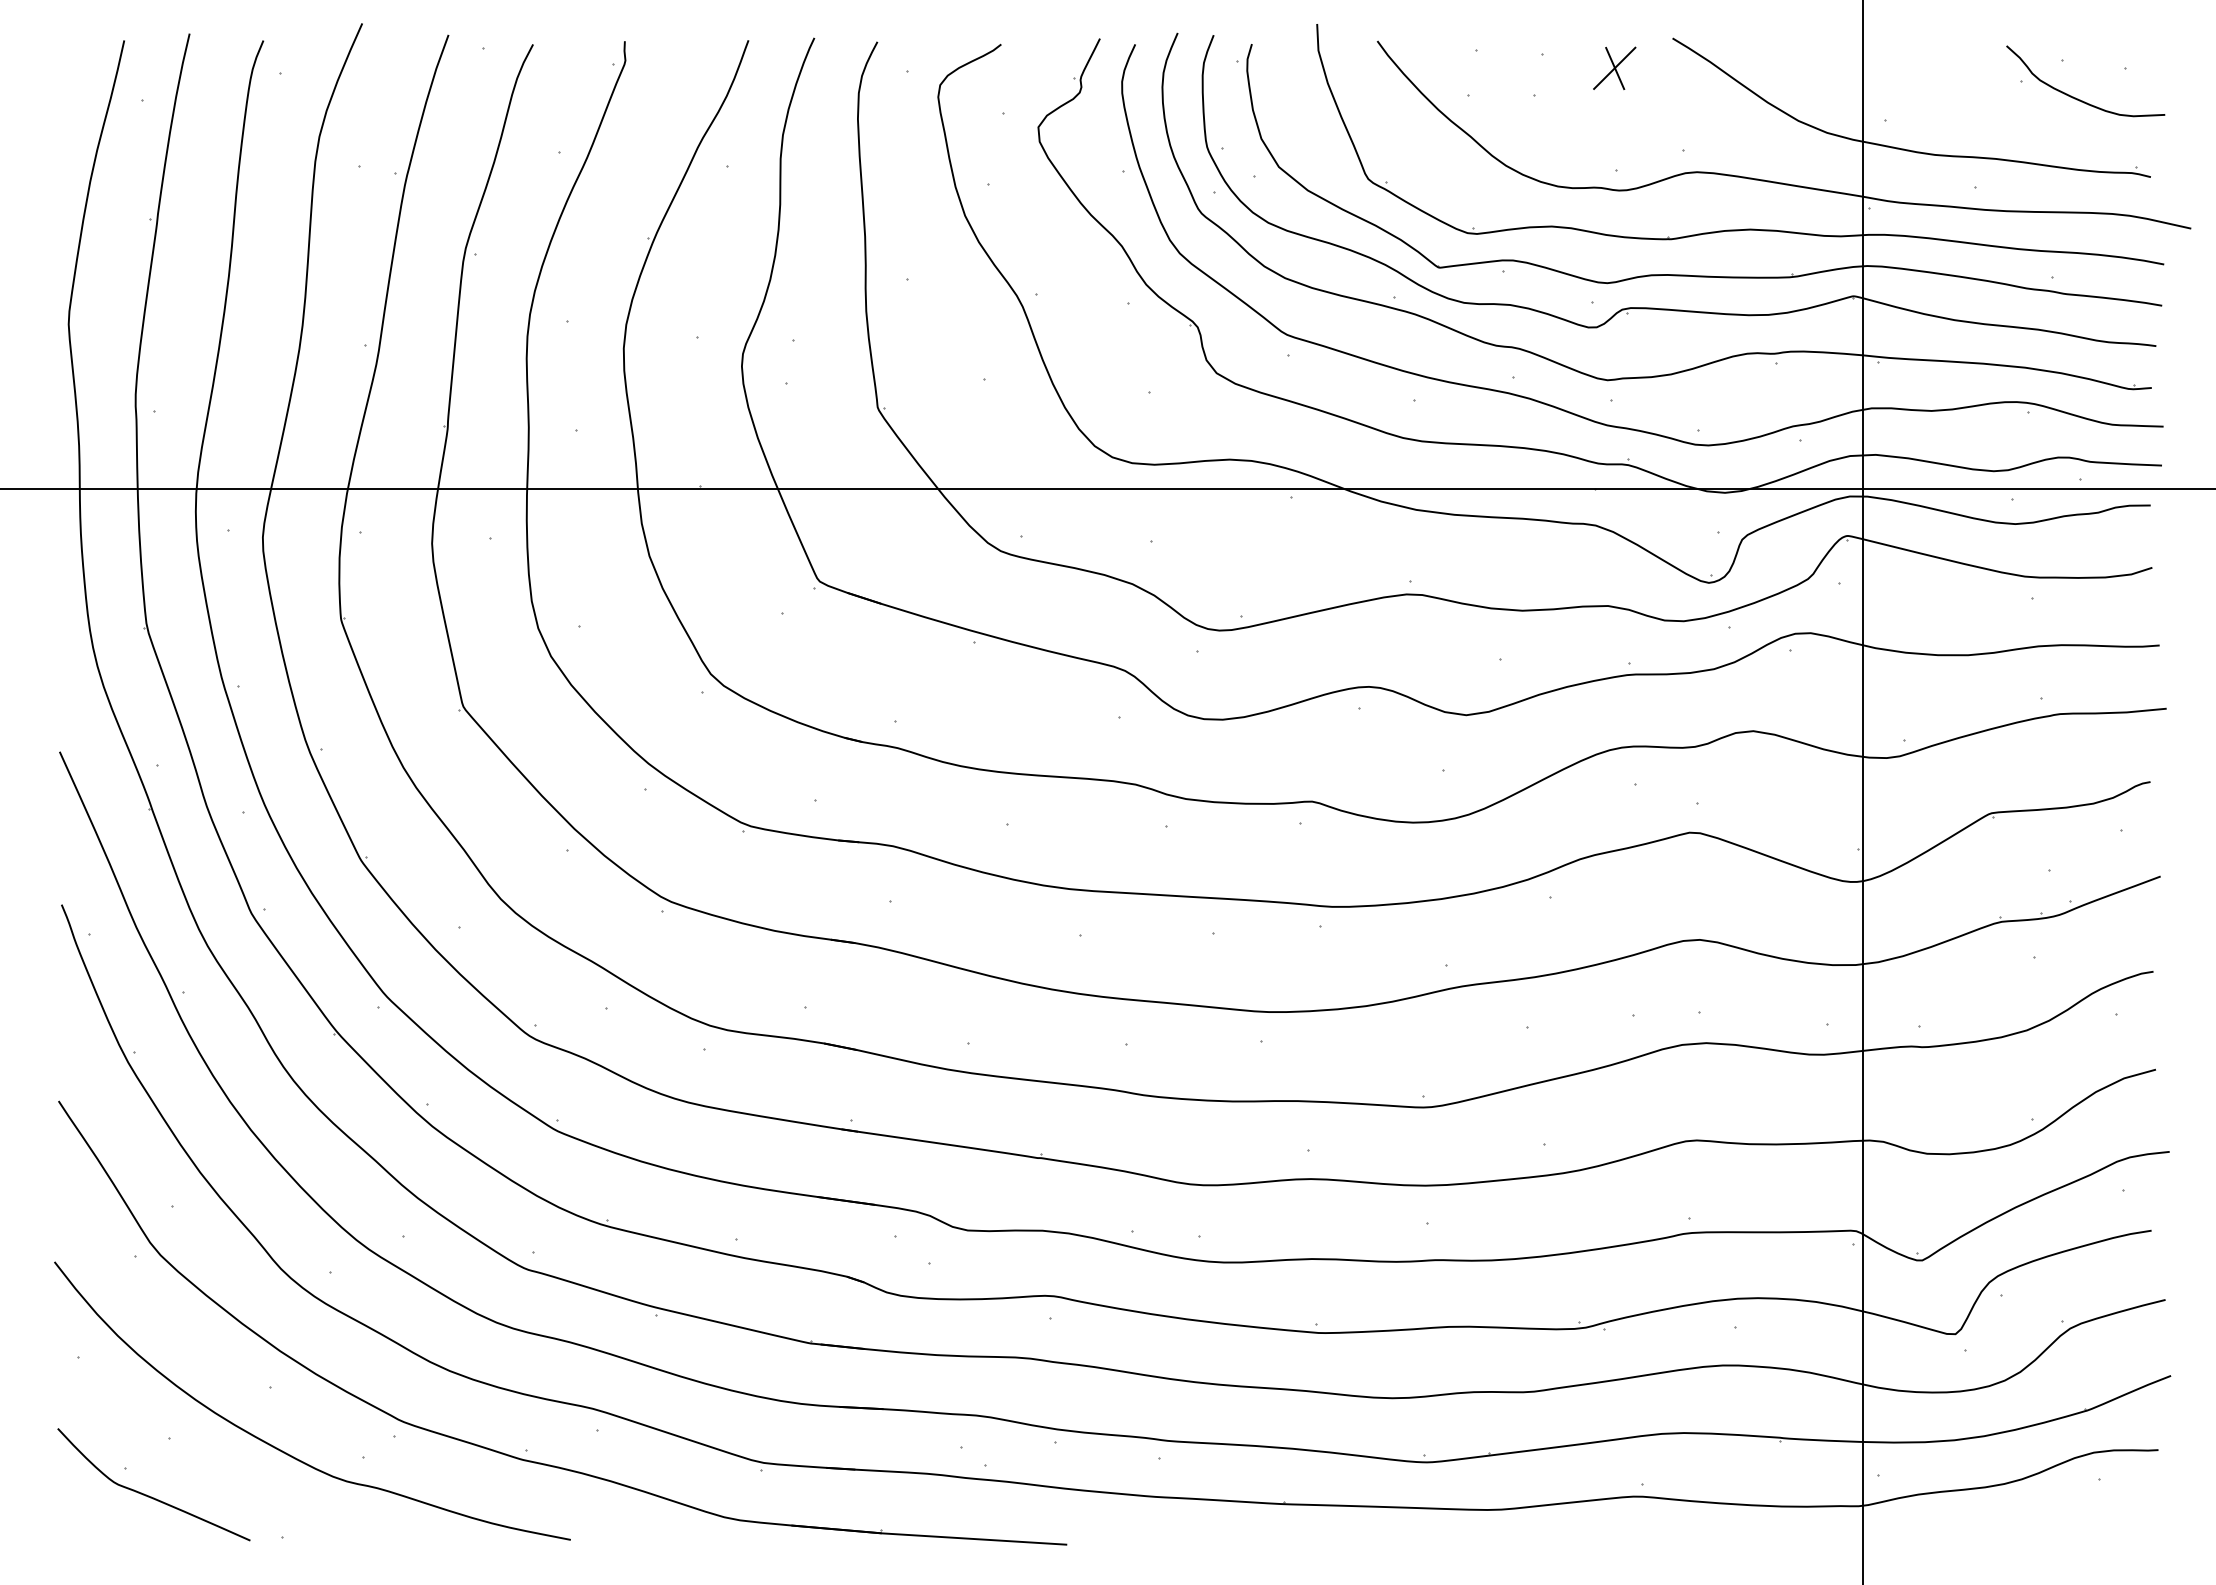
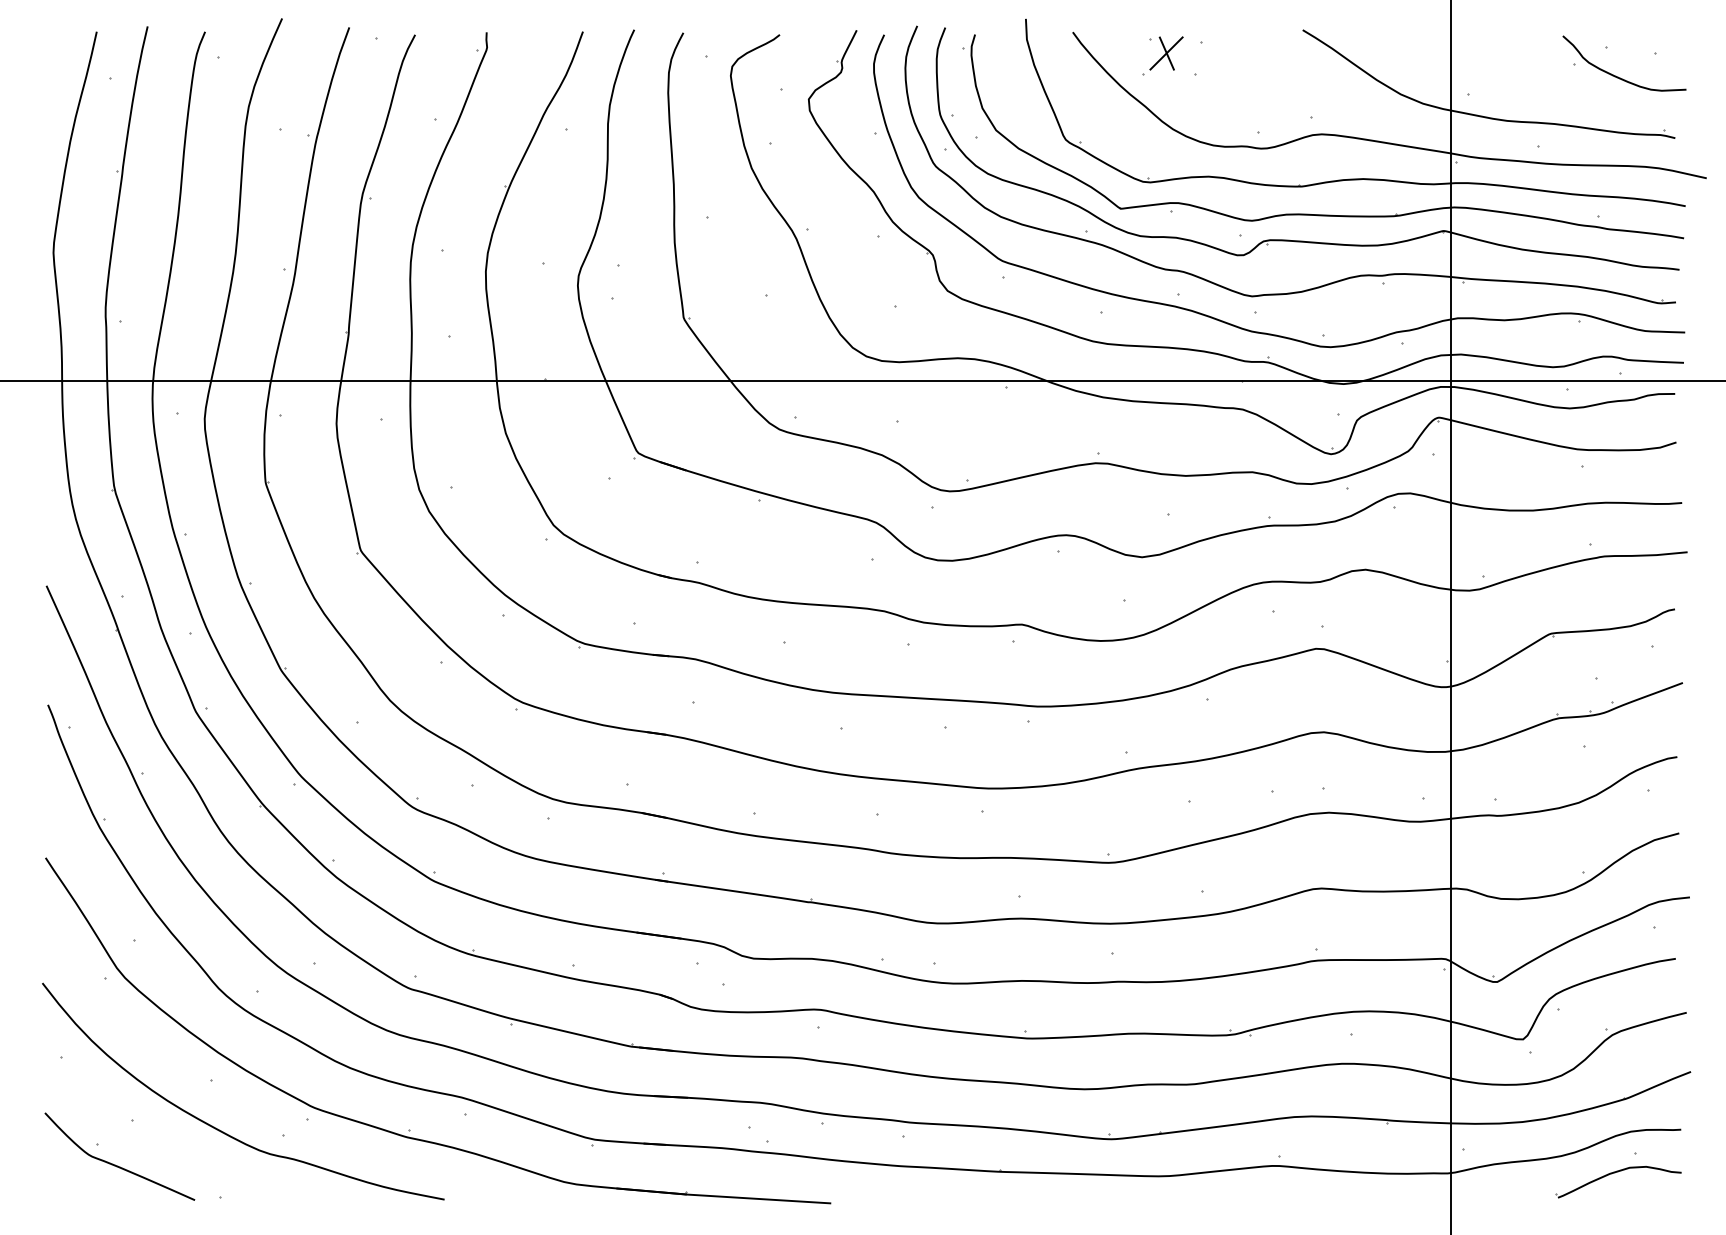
part: (1614, 67) -> (1166, 52), moved
part: (2075, 1505) -> (1616, 1172), added

